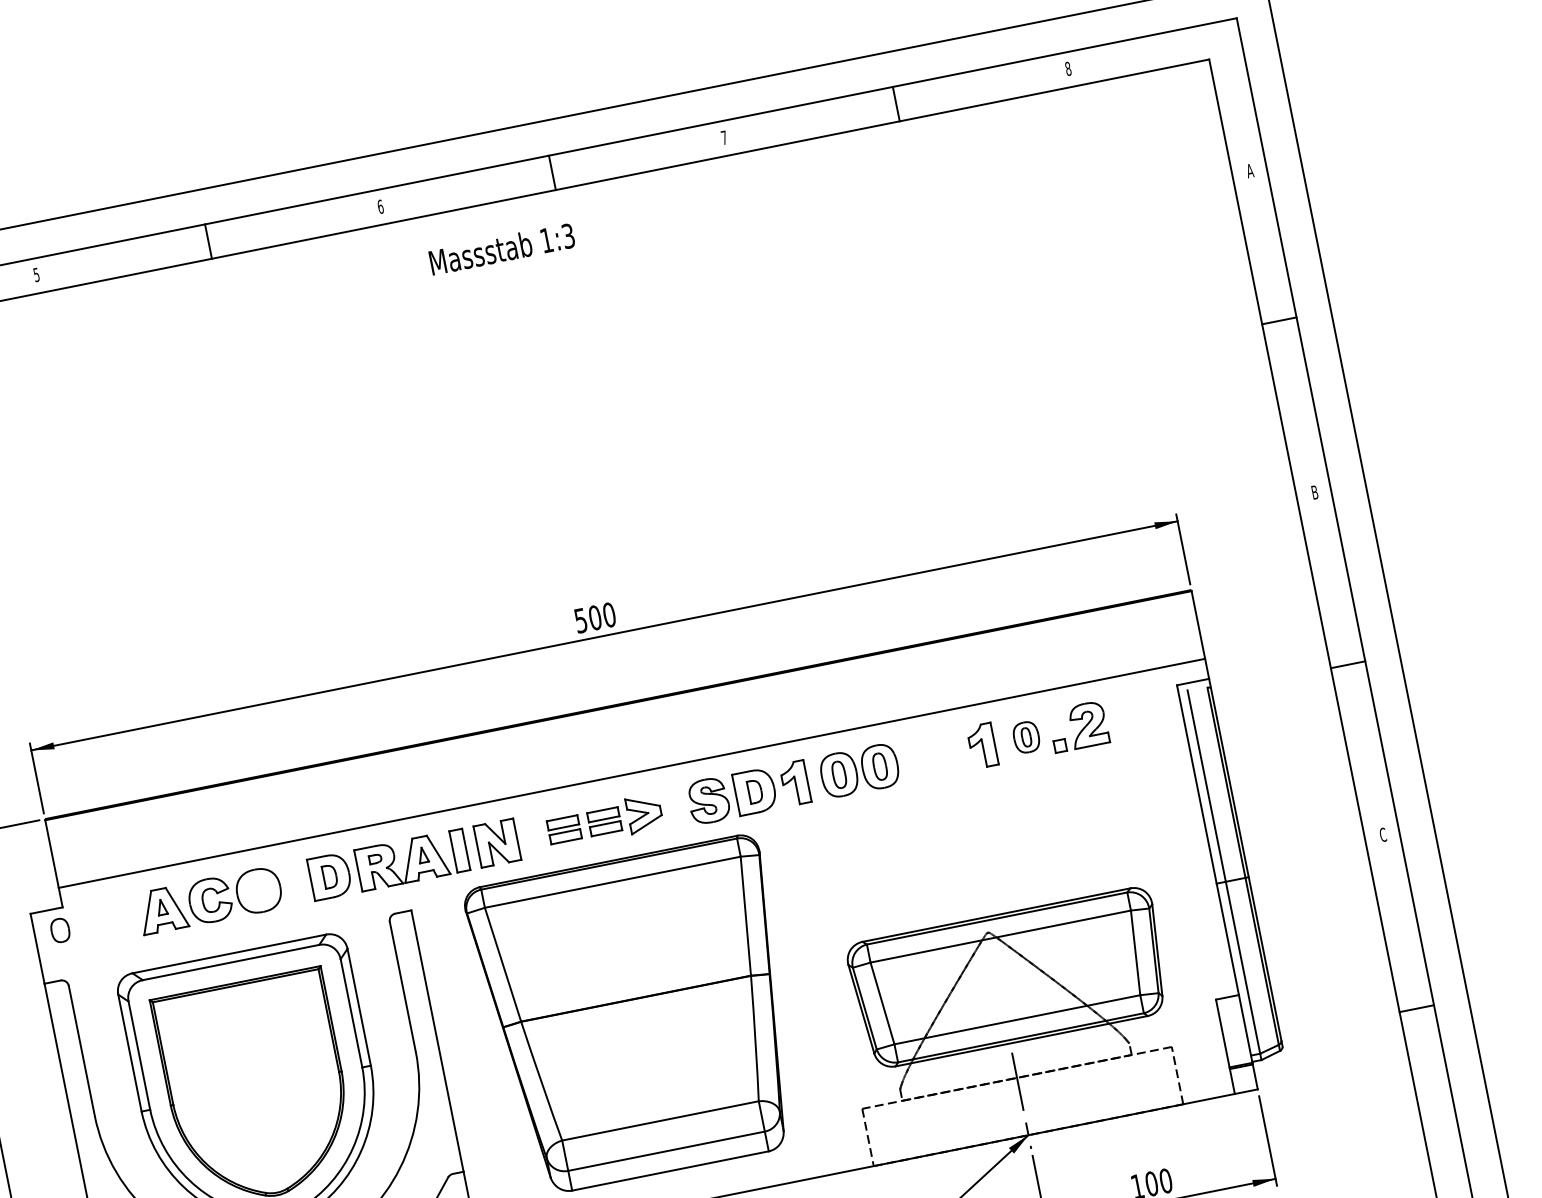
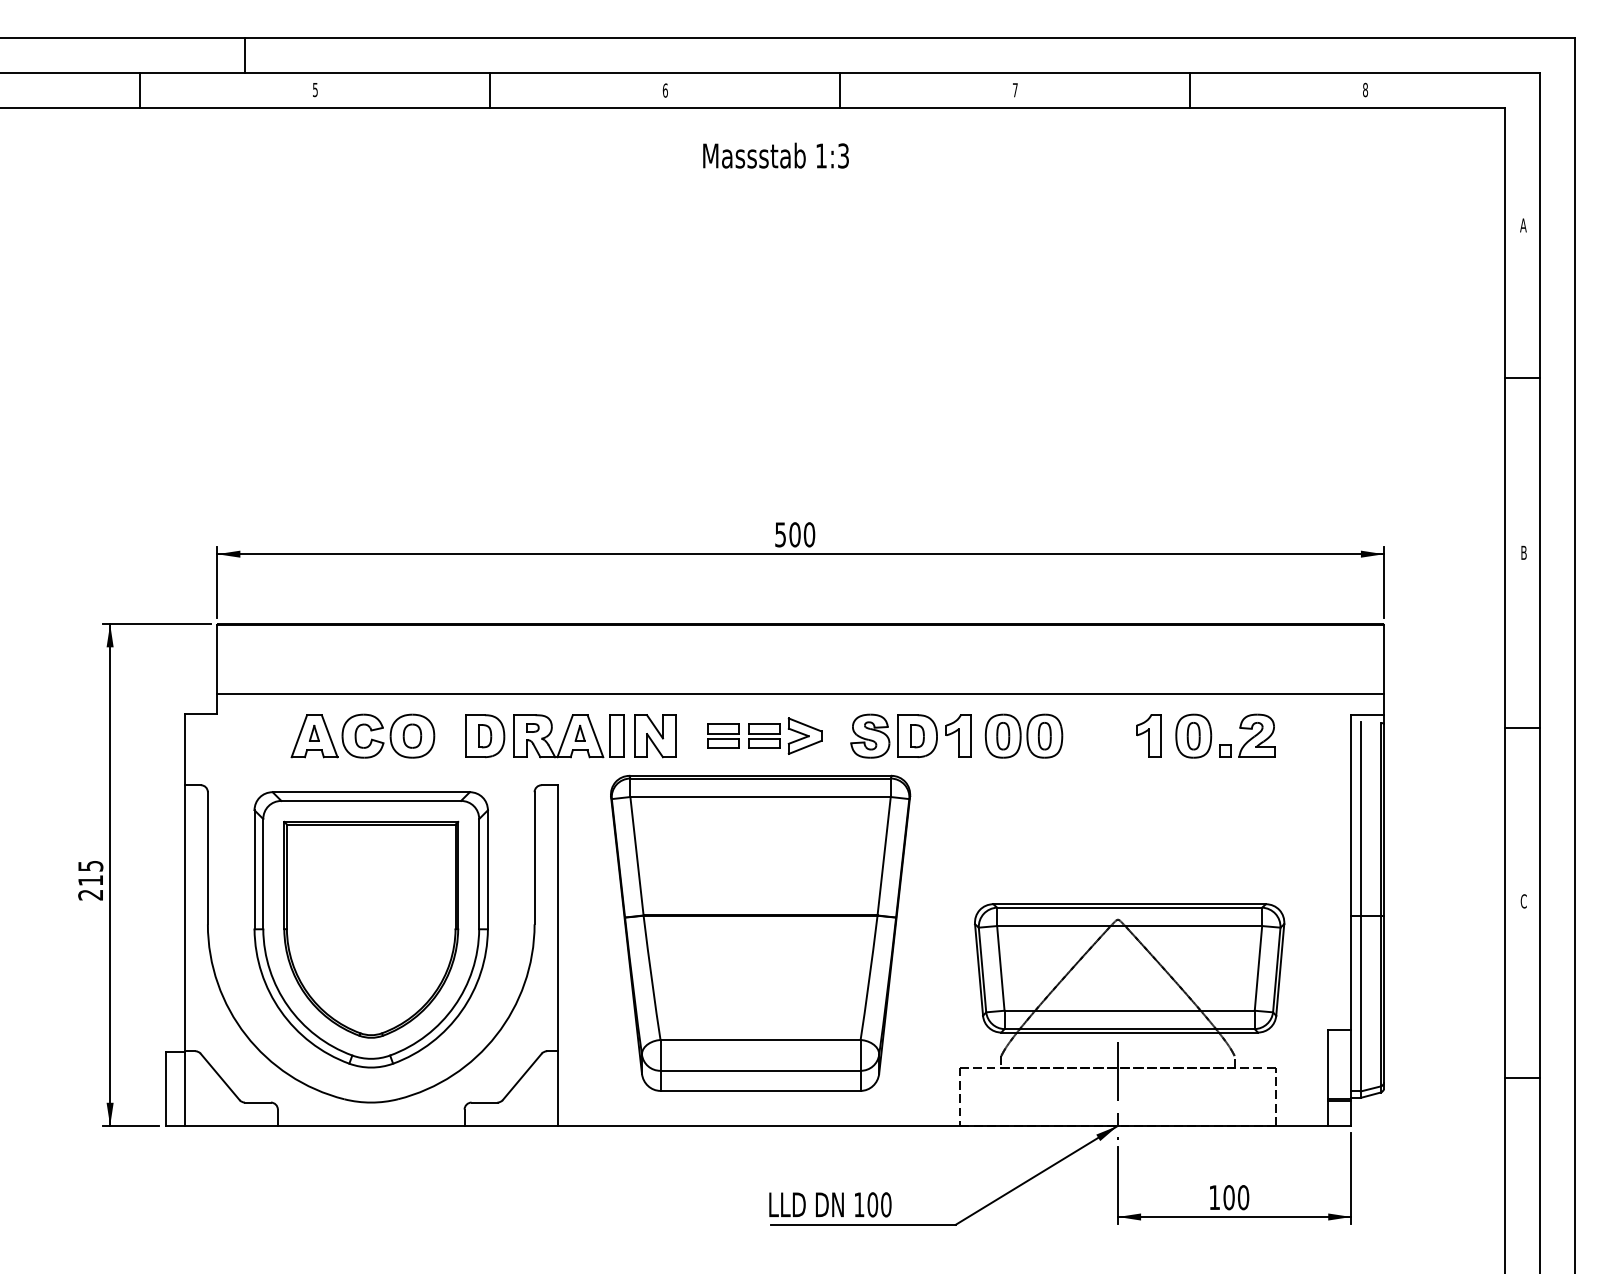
part: (1026, 736) -> (1193, 735), size x1.43
part: (60, 929) -> (412, 735), moved

